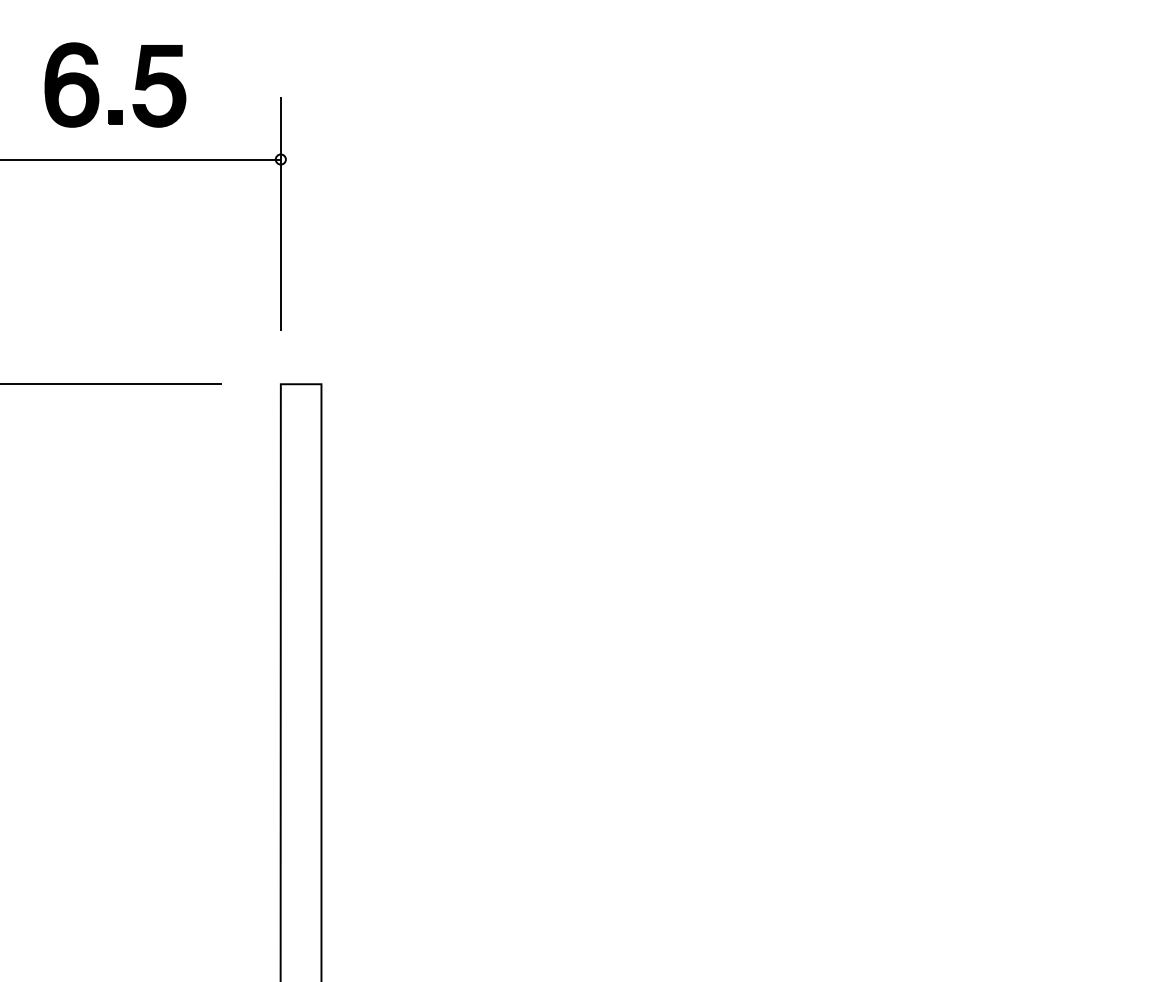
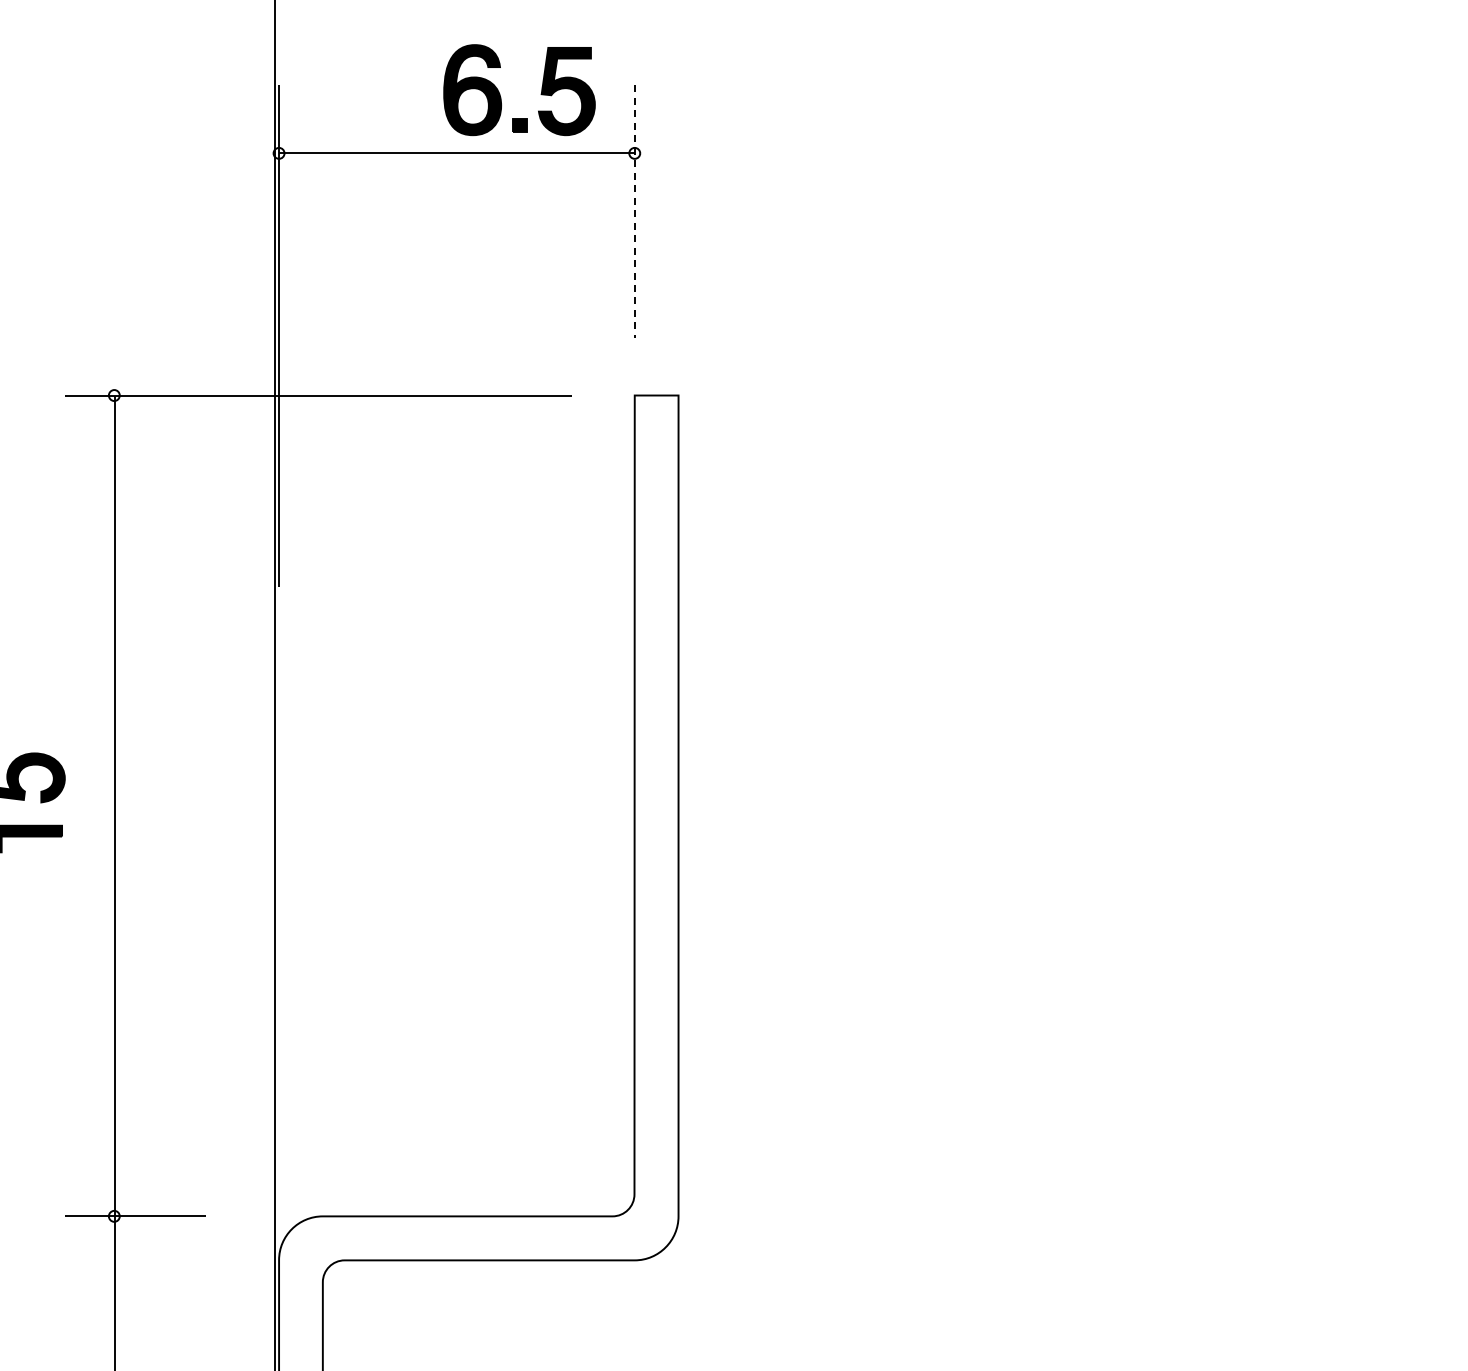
part: (97, 88) -> (500, 93), moved
line: (280, 214) -> (634, 212), solid -> dashed

